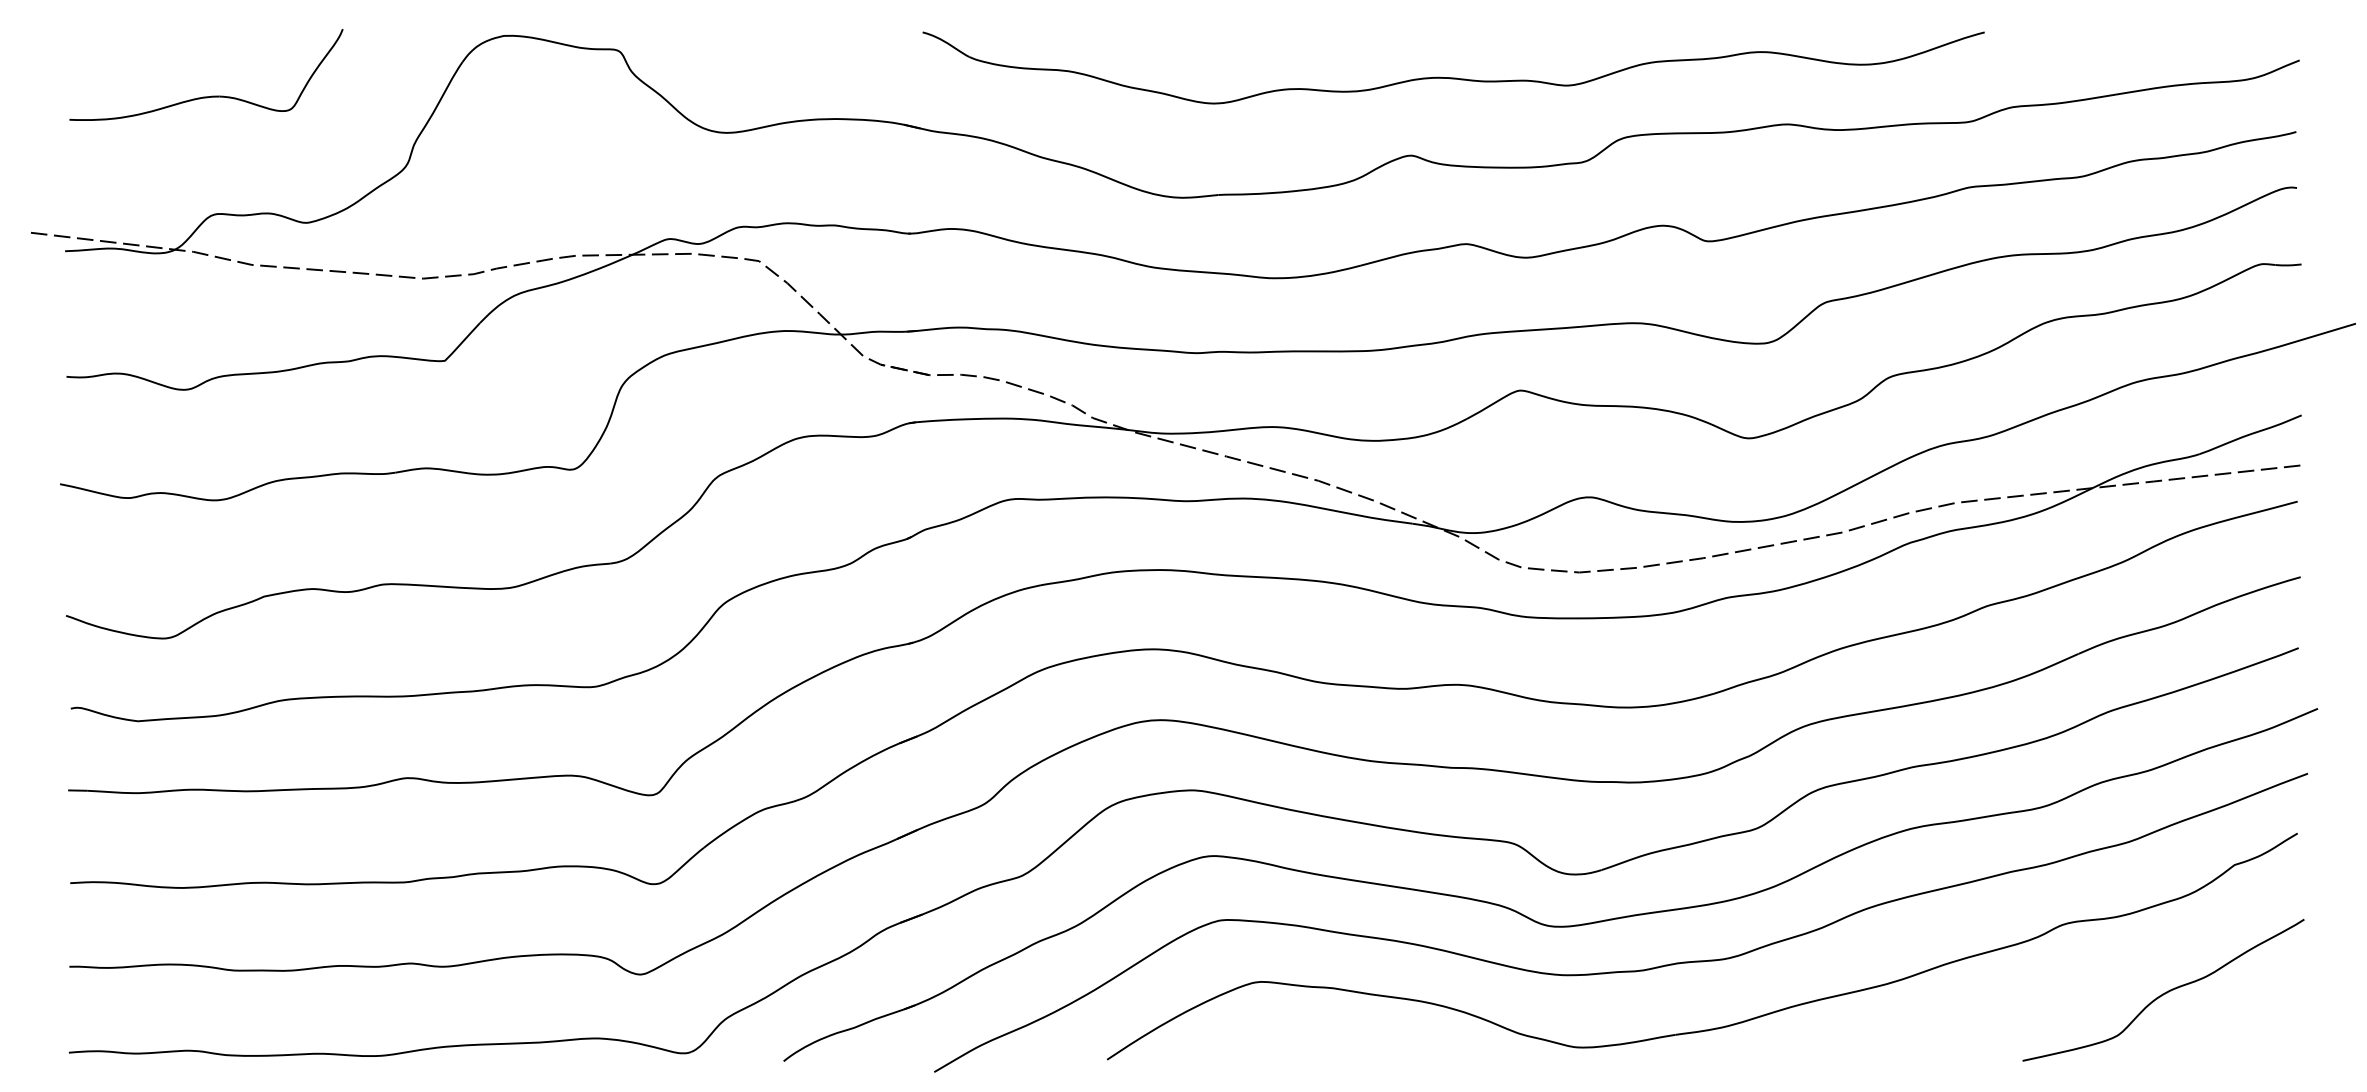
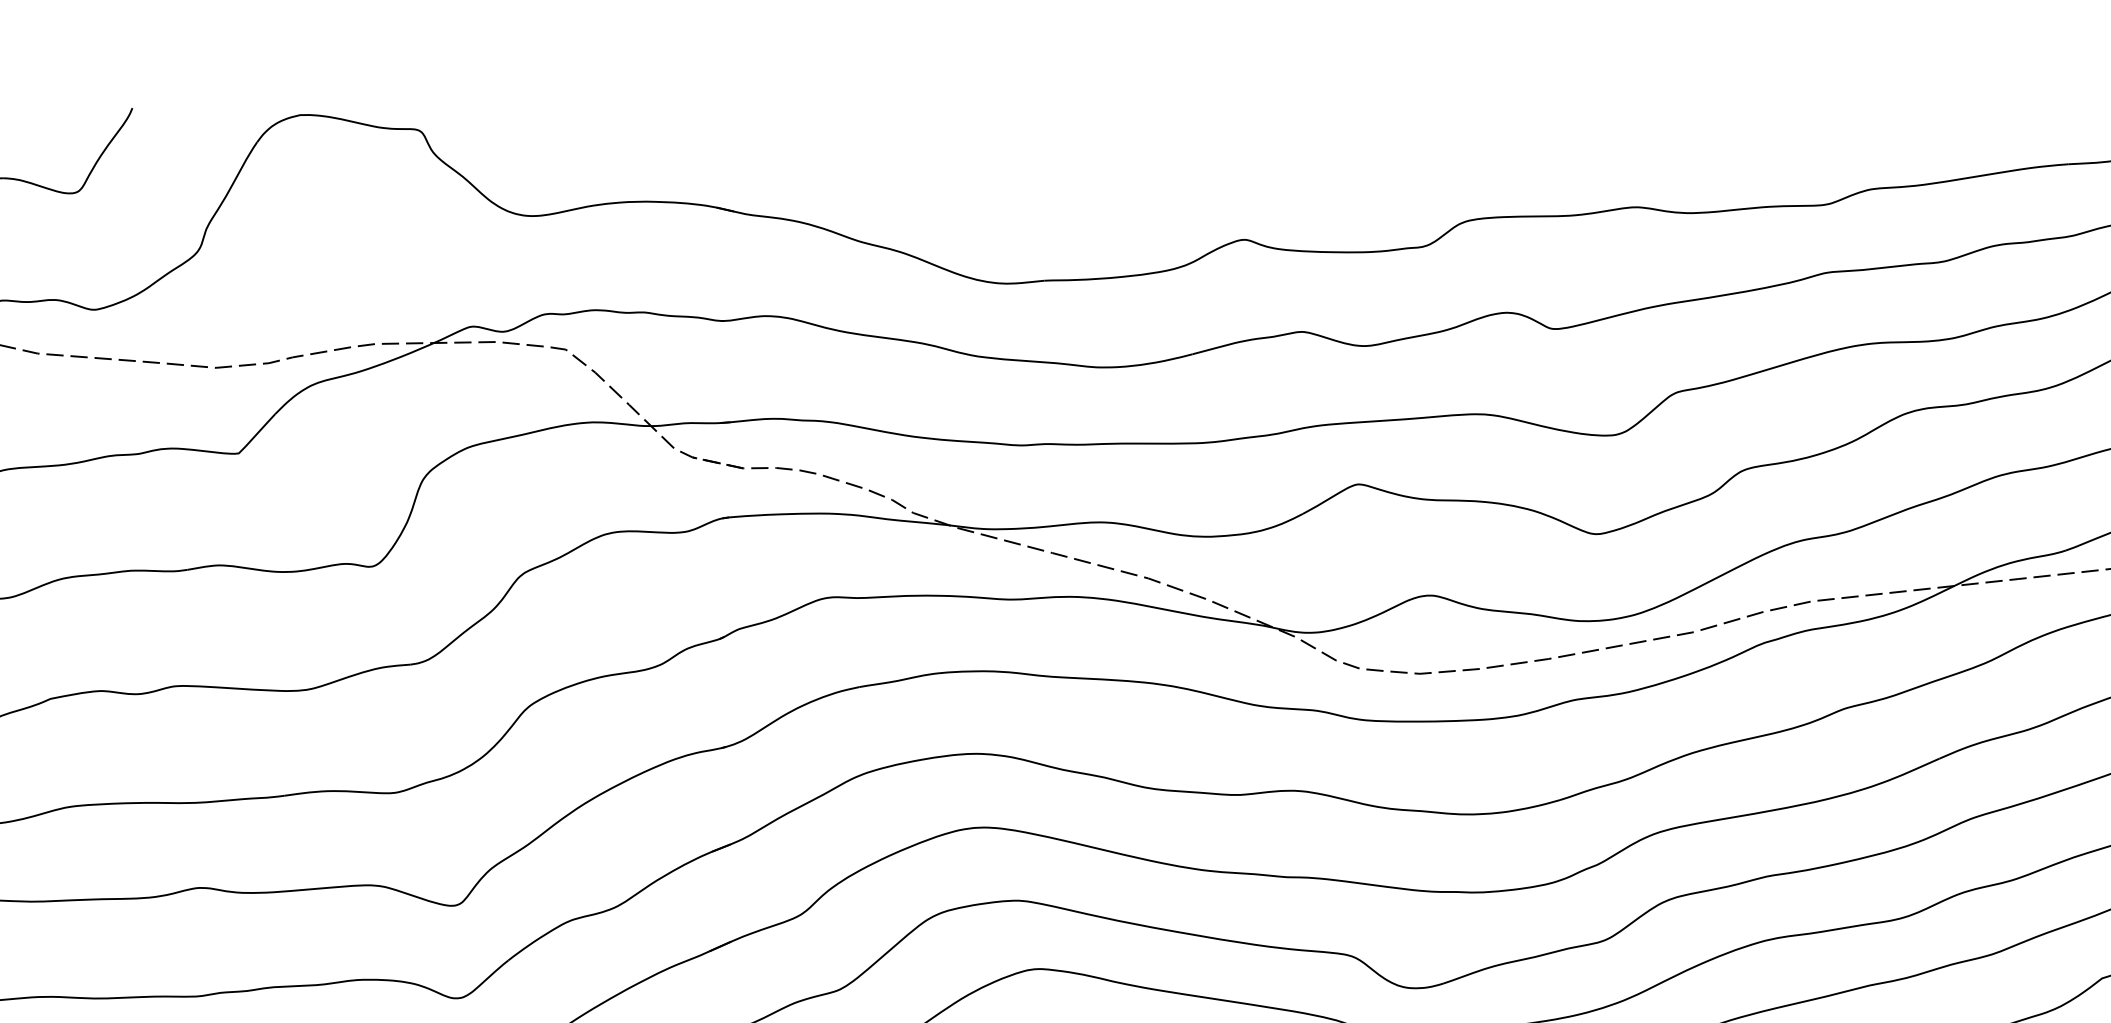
part: (1453, 77) -> (1288, 158), removed

